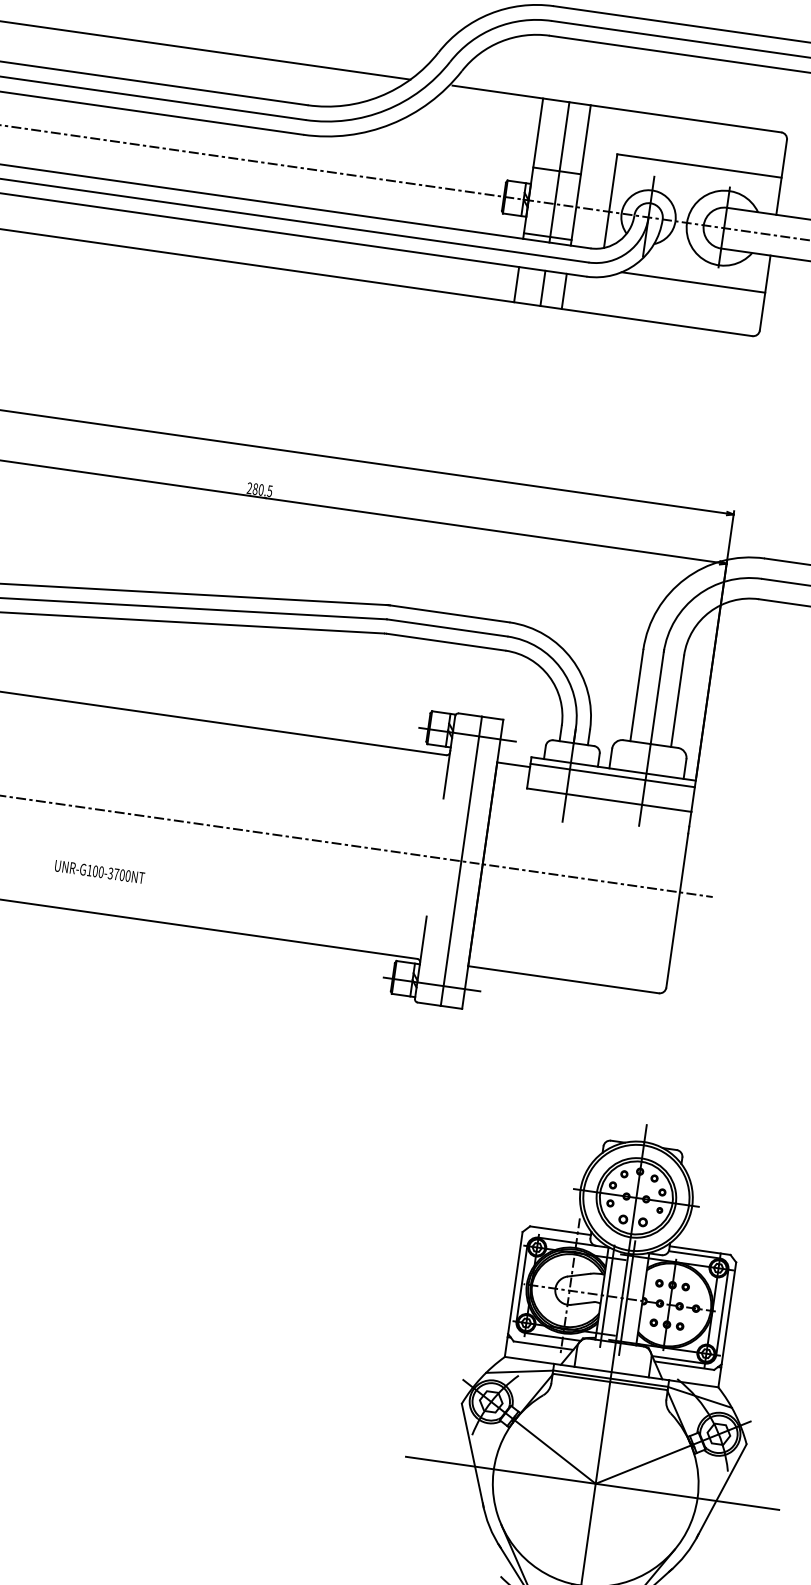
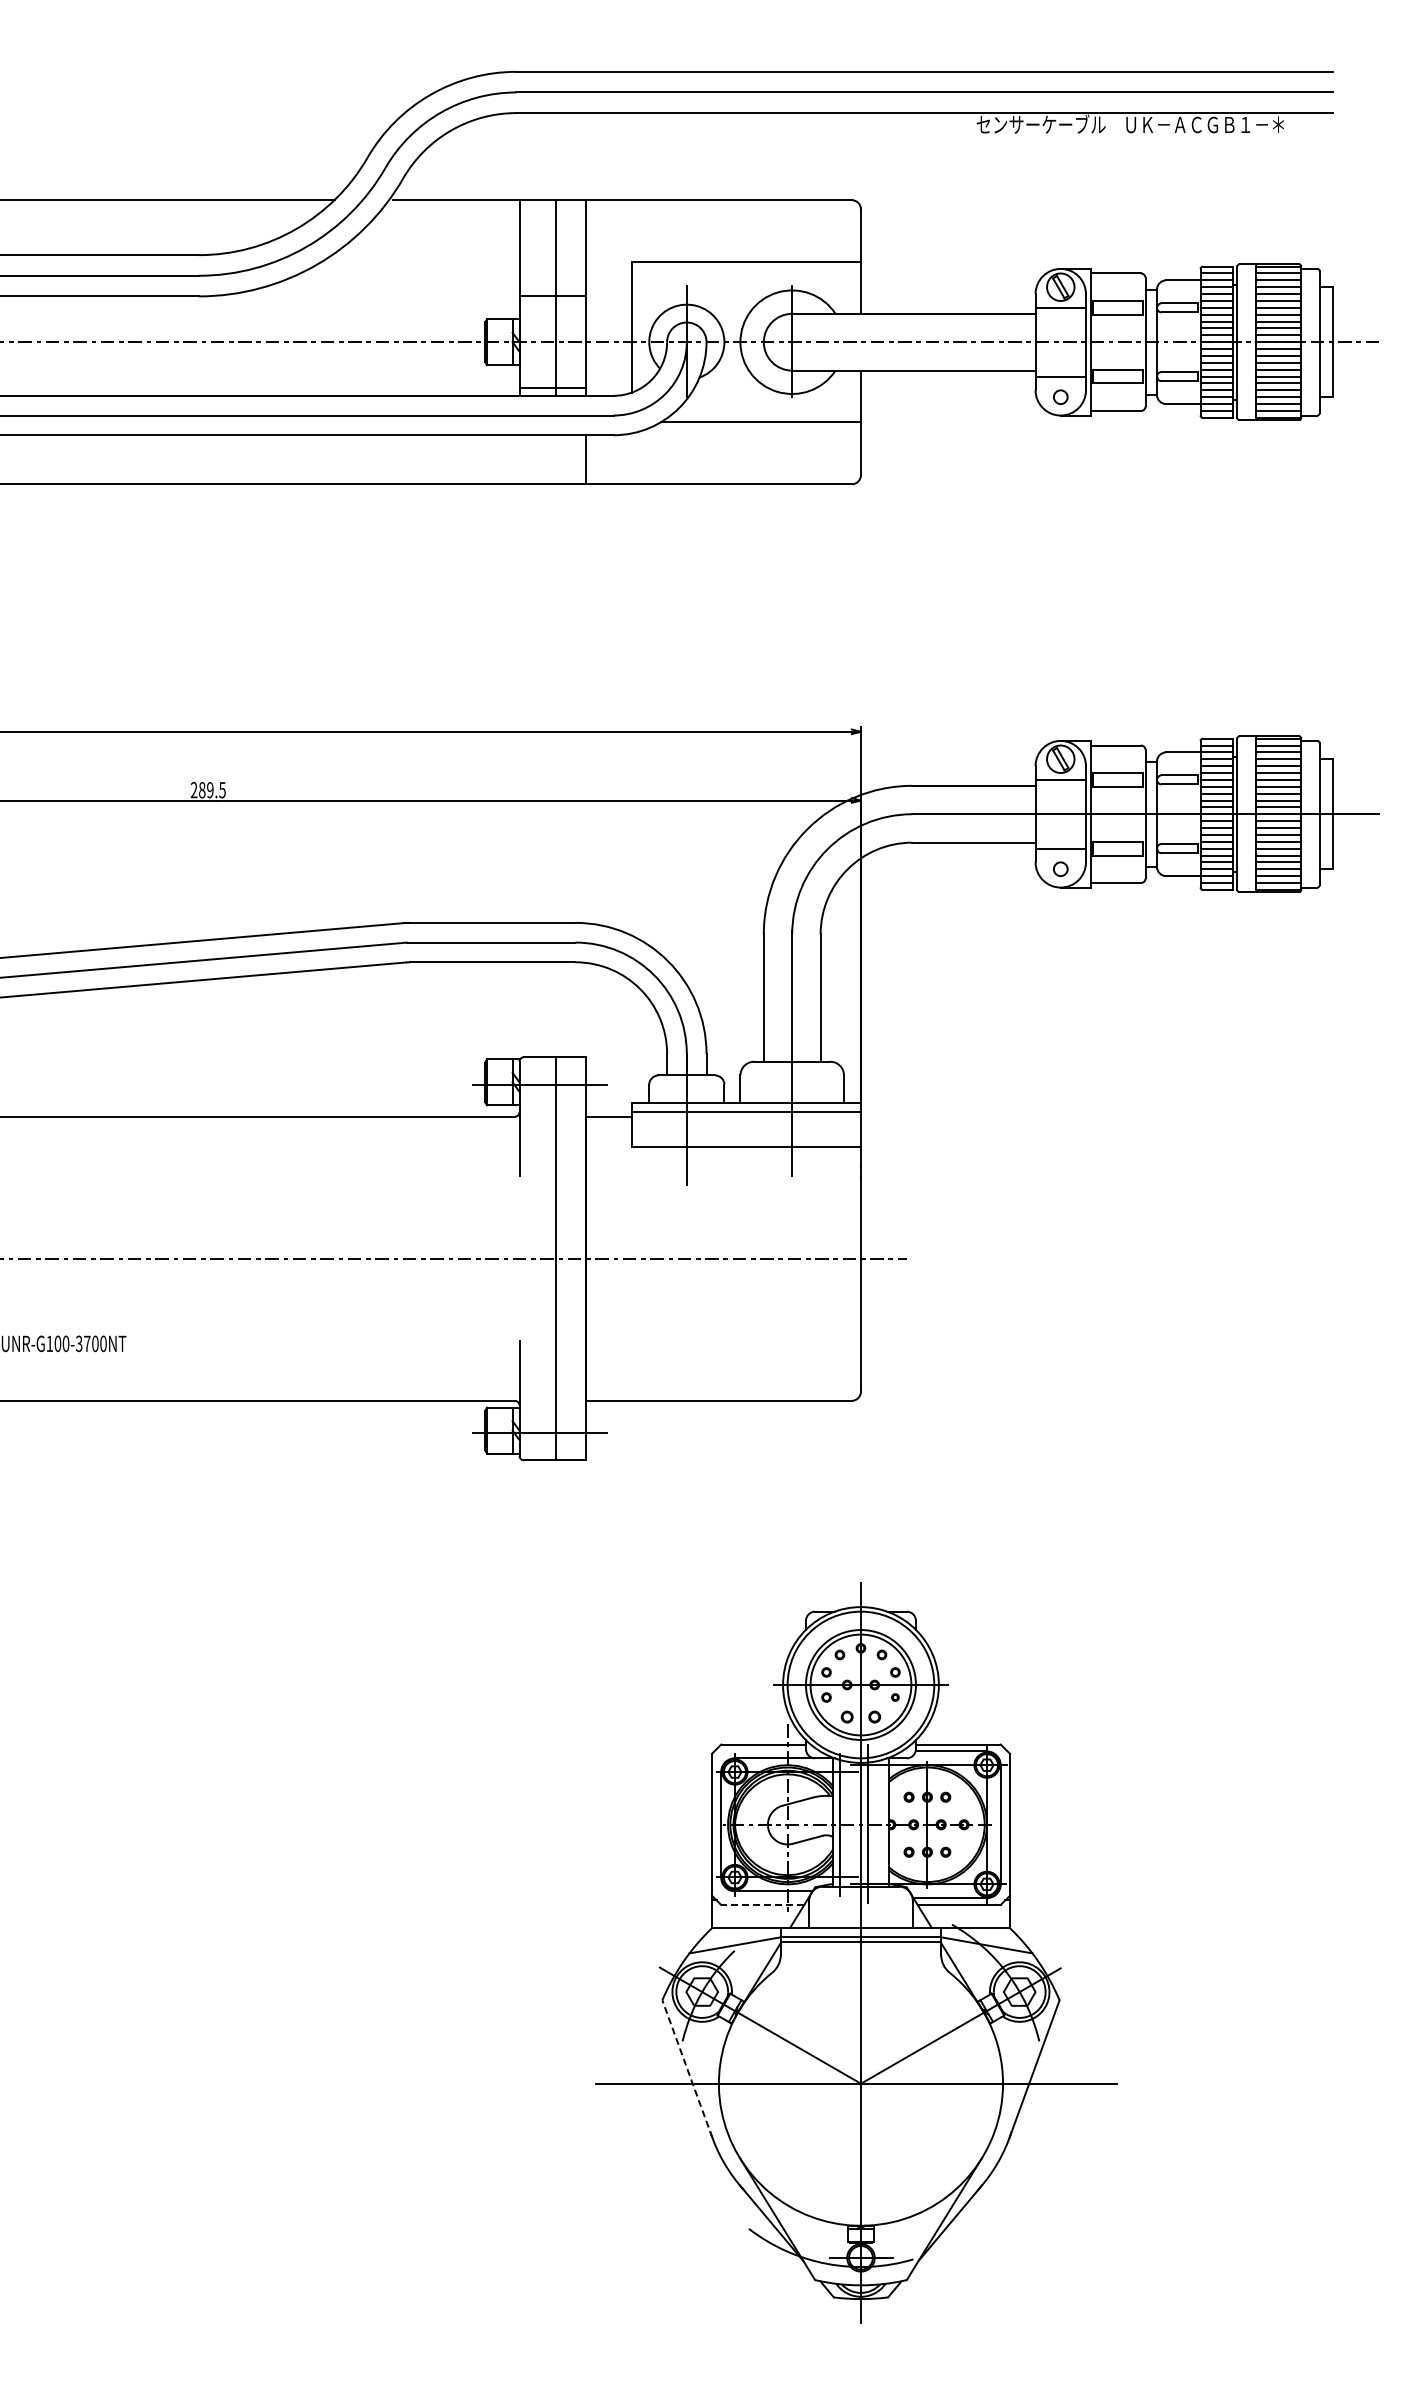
line: (516, 284) -> (519, 459), removed
line: (543, 288) -> (556, 459), removed
text: (261, 490) -> (210, 790), 280.5 -> 289.5
line: (543, 1345) -> (762, 1904), solid -> dashed
line: (472, 1455) -> (687, 2068), solid -> dashed

